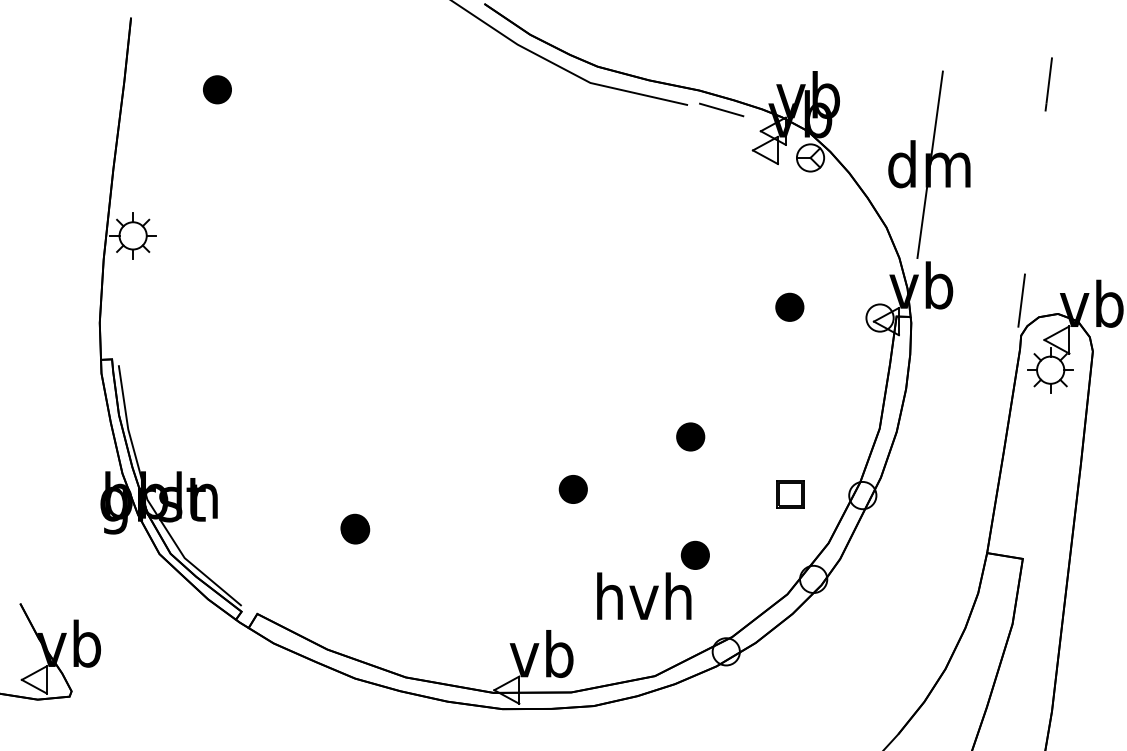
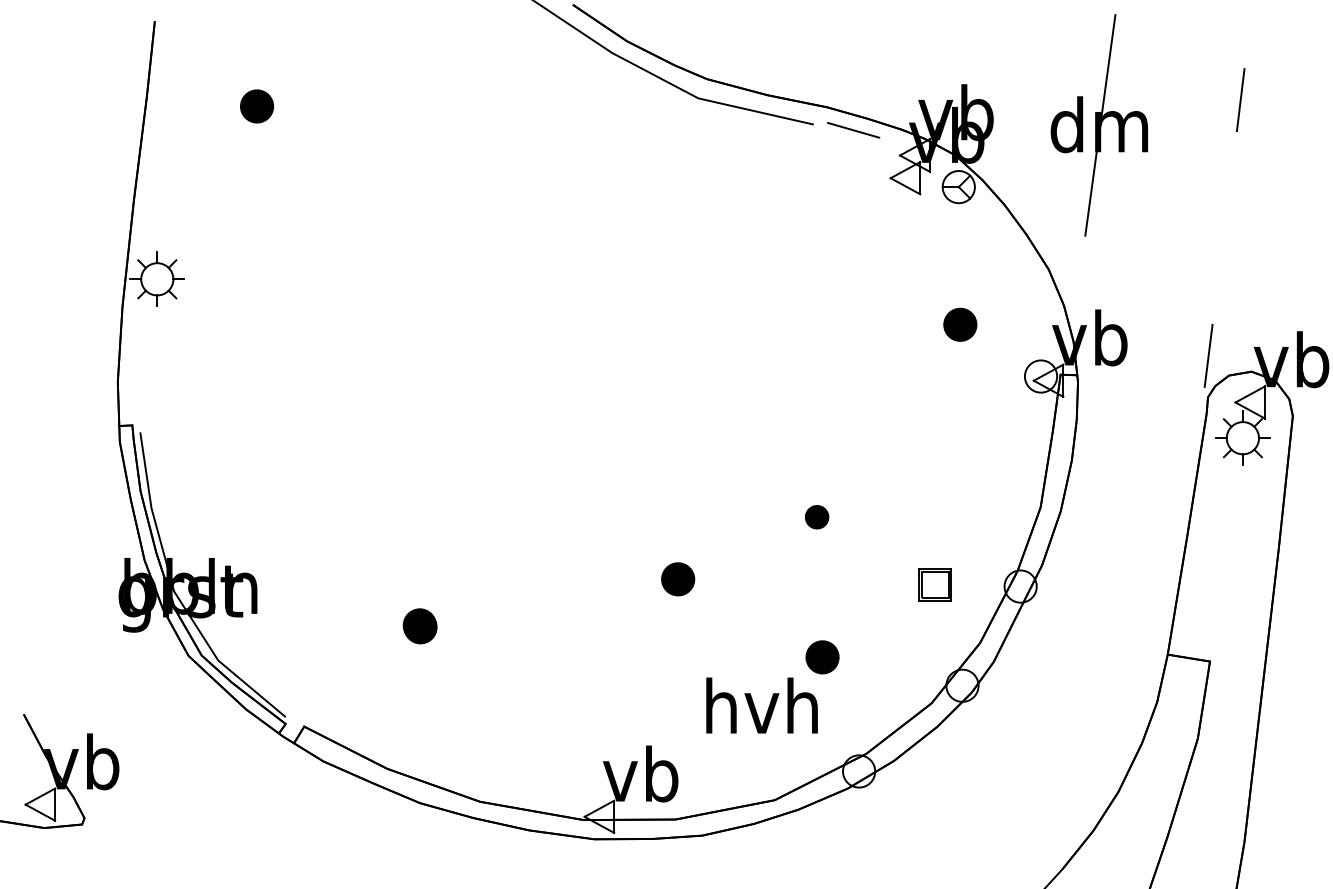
part: (929, 164) -> (1099, 125), moved
part: (789, 306) -> (959, 323), moved
part: (690, 436) -> (816, 516), size x0.7

